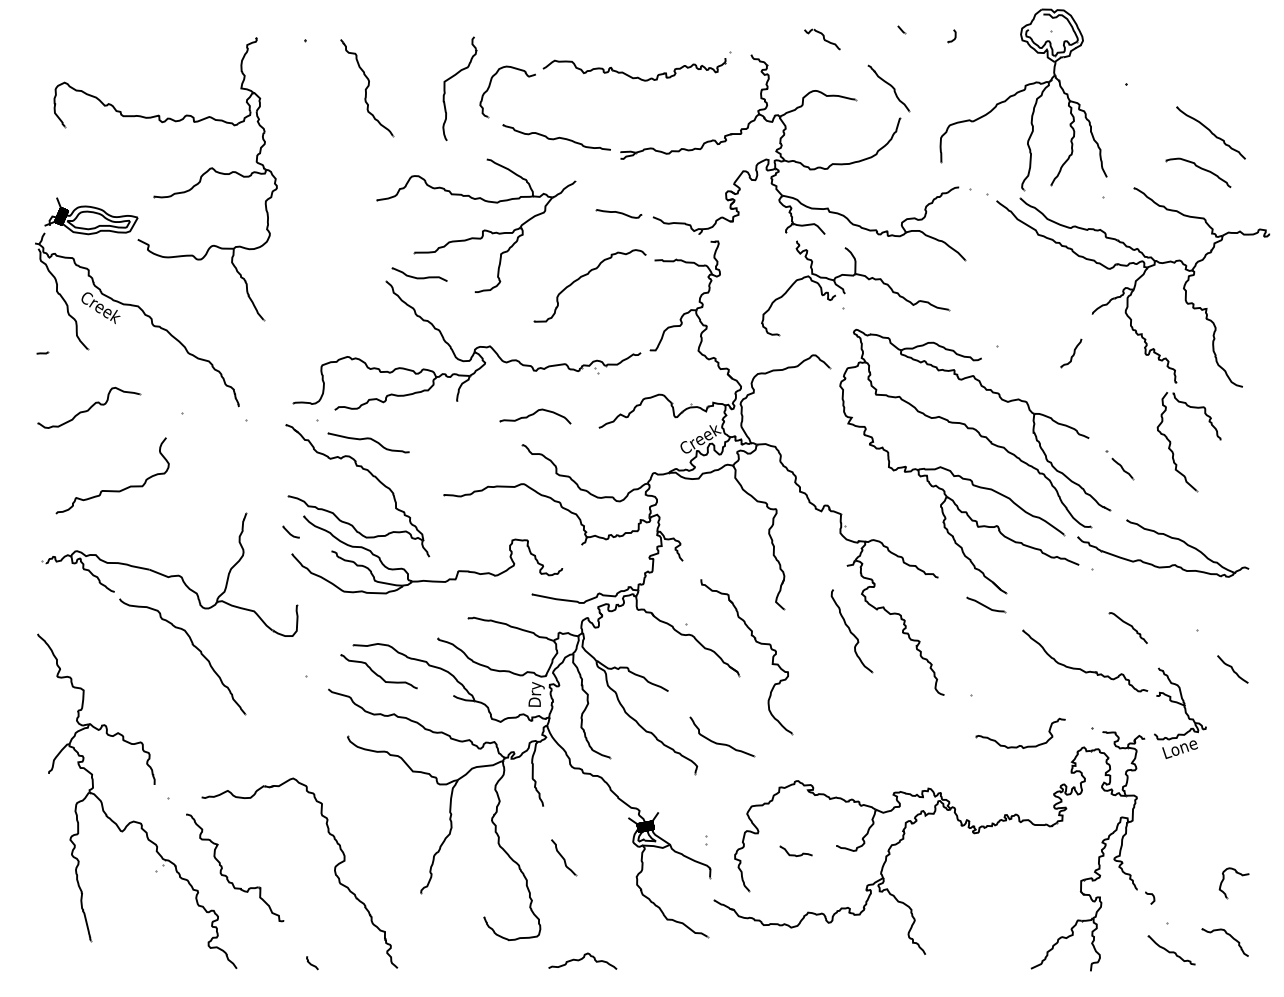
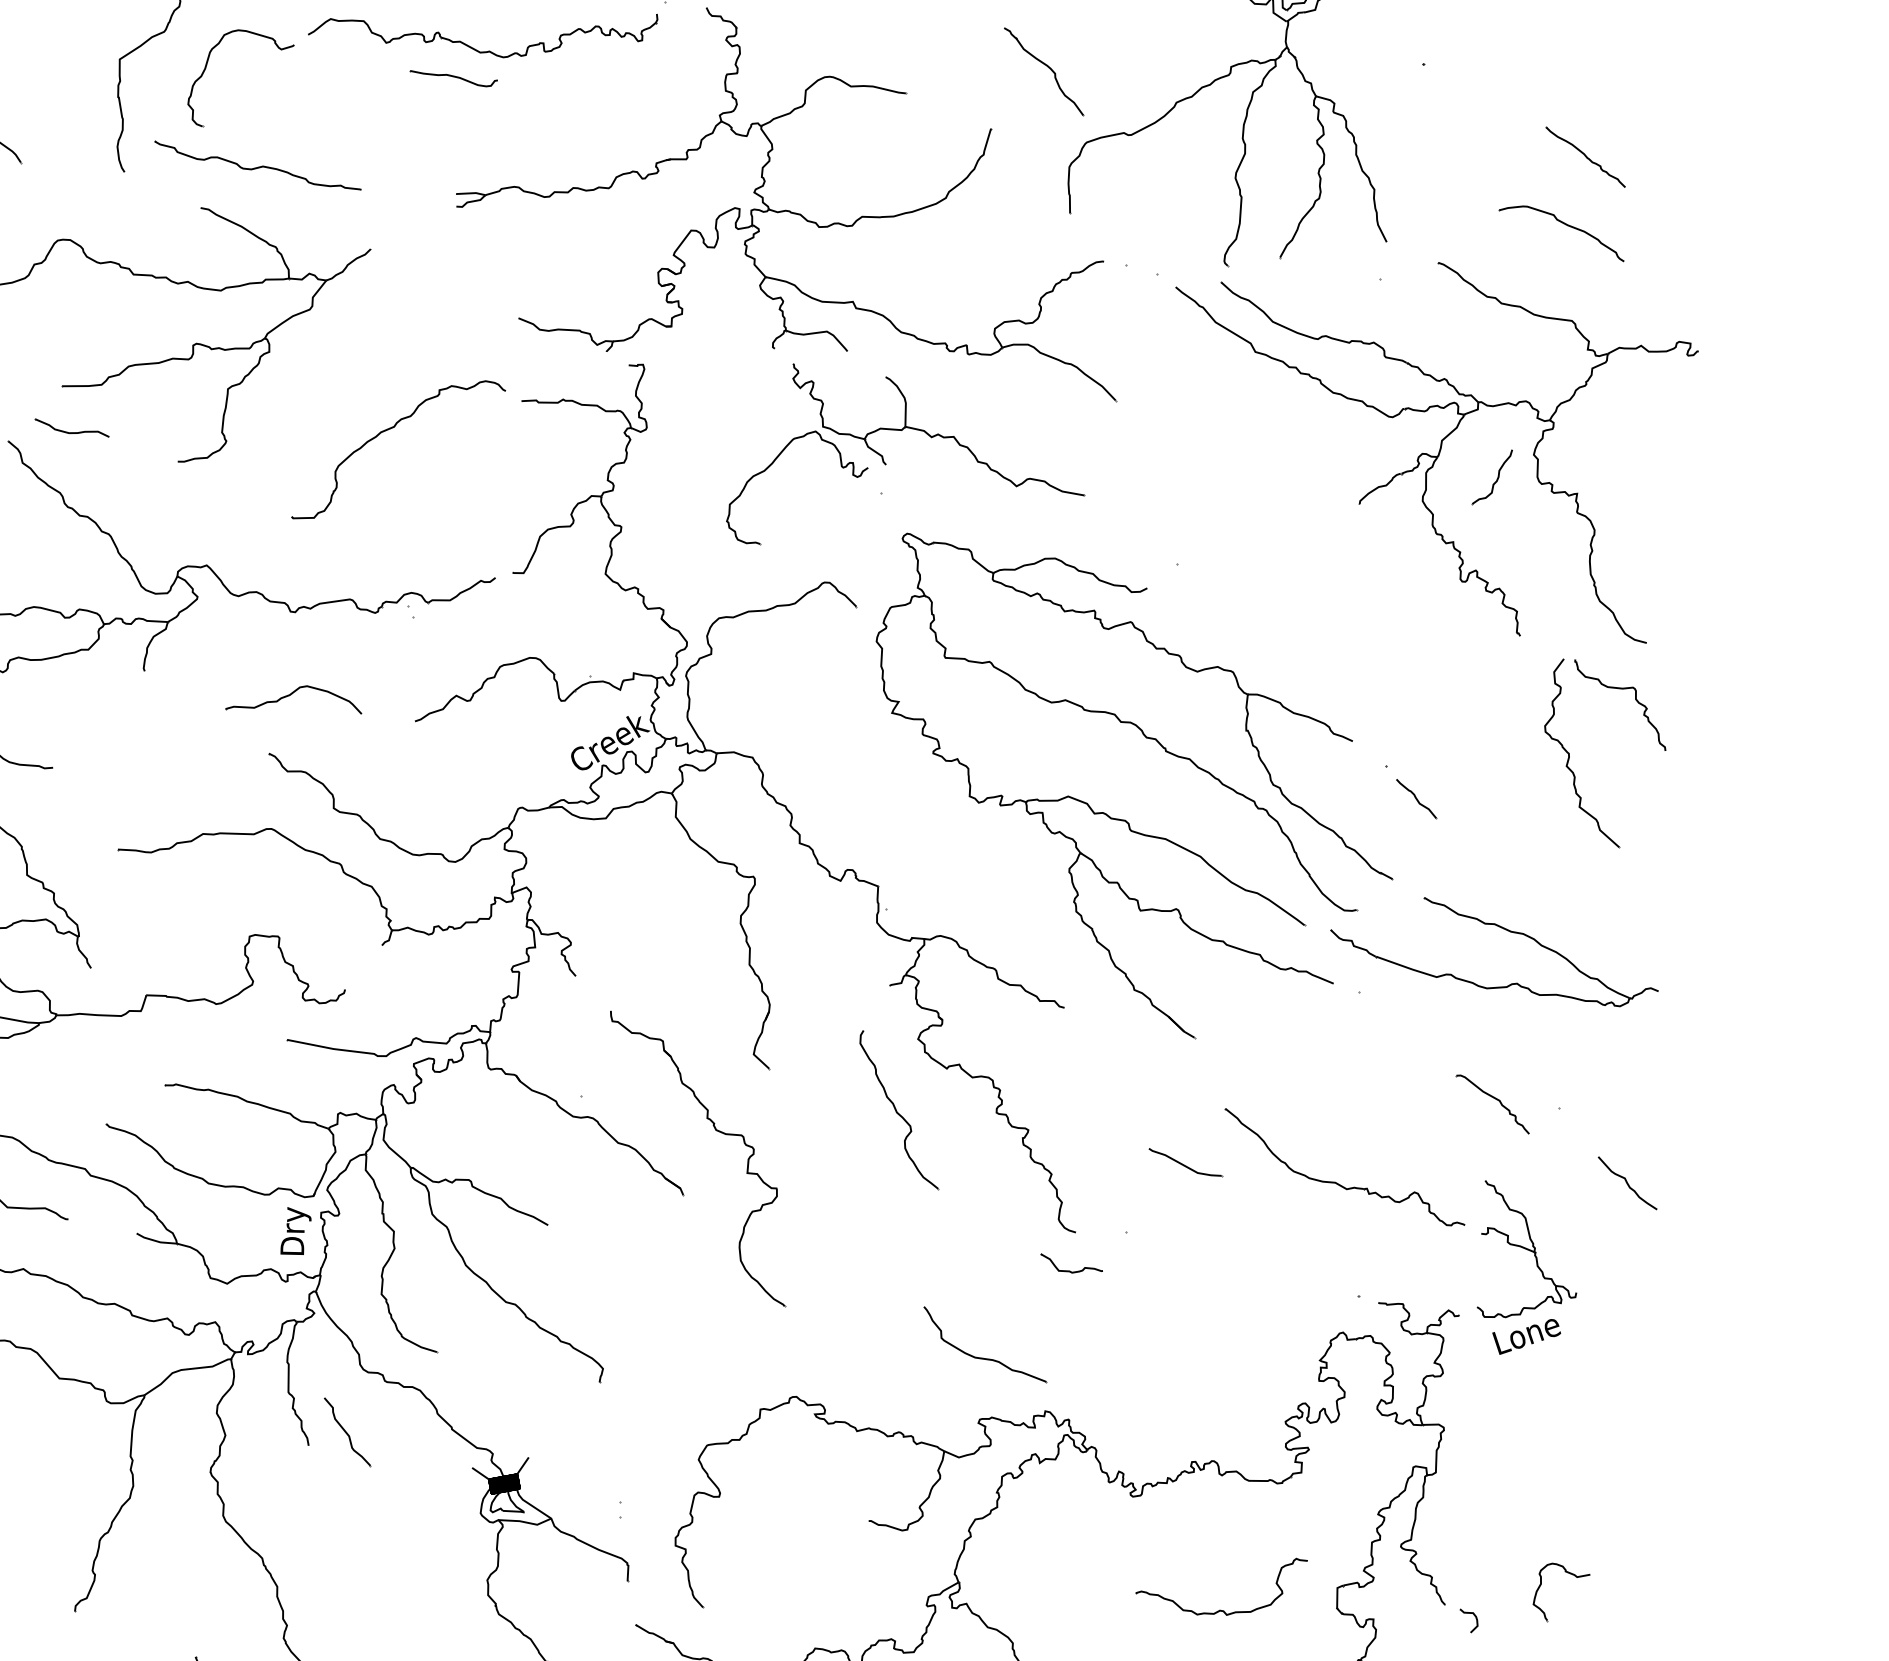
part: (888, 88) -> (1043, 72), moved
part: (1210, 132) -> (1584, 156), size x0.6
part: (556, 137) -> (257, 165), moved
part: (618, 213) -> (452, 77), moved
part: (419, 274) -> (71, 427), size x0.7
part: (1071, 353) -> (1492, 477), moved
part: (1171, 442) -> (1571, 755), moved
part: (986, 604) -> (1186, 1162), moved
part: (1127, 627) -> (1491, 1103), moved
part: (722, 743) -> (986, 1357), moved
part: (1020, 745) -> (1221, 1609), moved
part: (795, 851) -> (1070, 1263), moved
part: (564, 857) -> (349, 1432), moved
part: (1224, 879) -> (1542, 1585), moved

